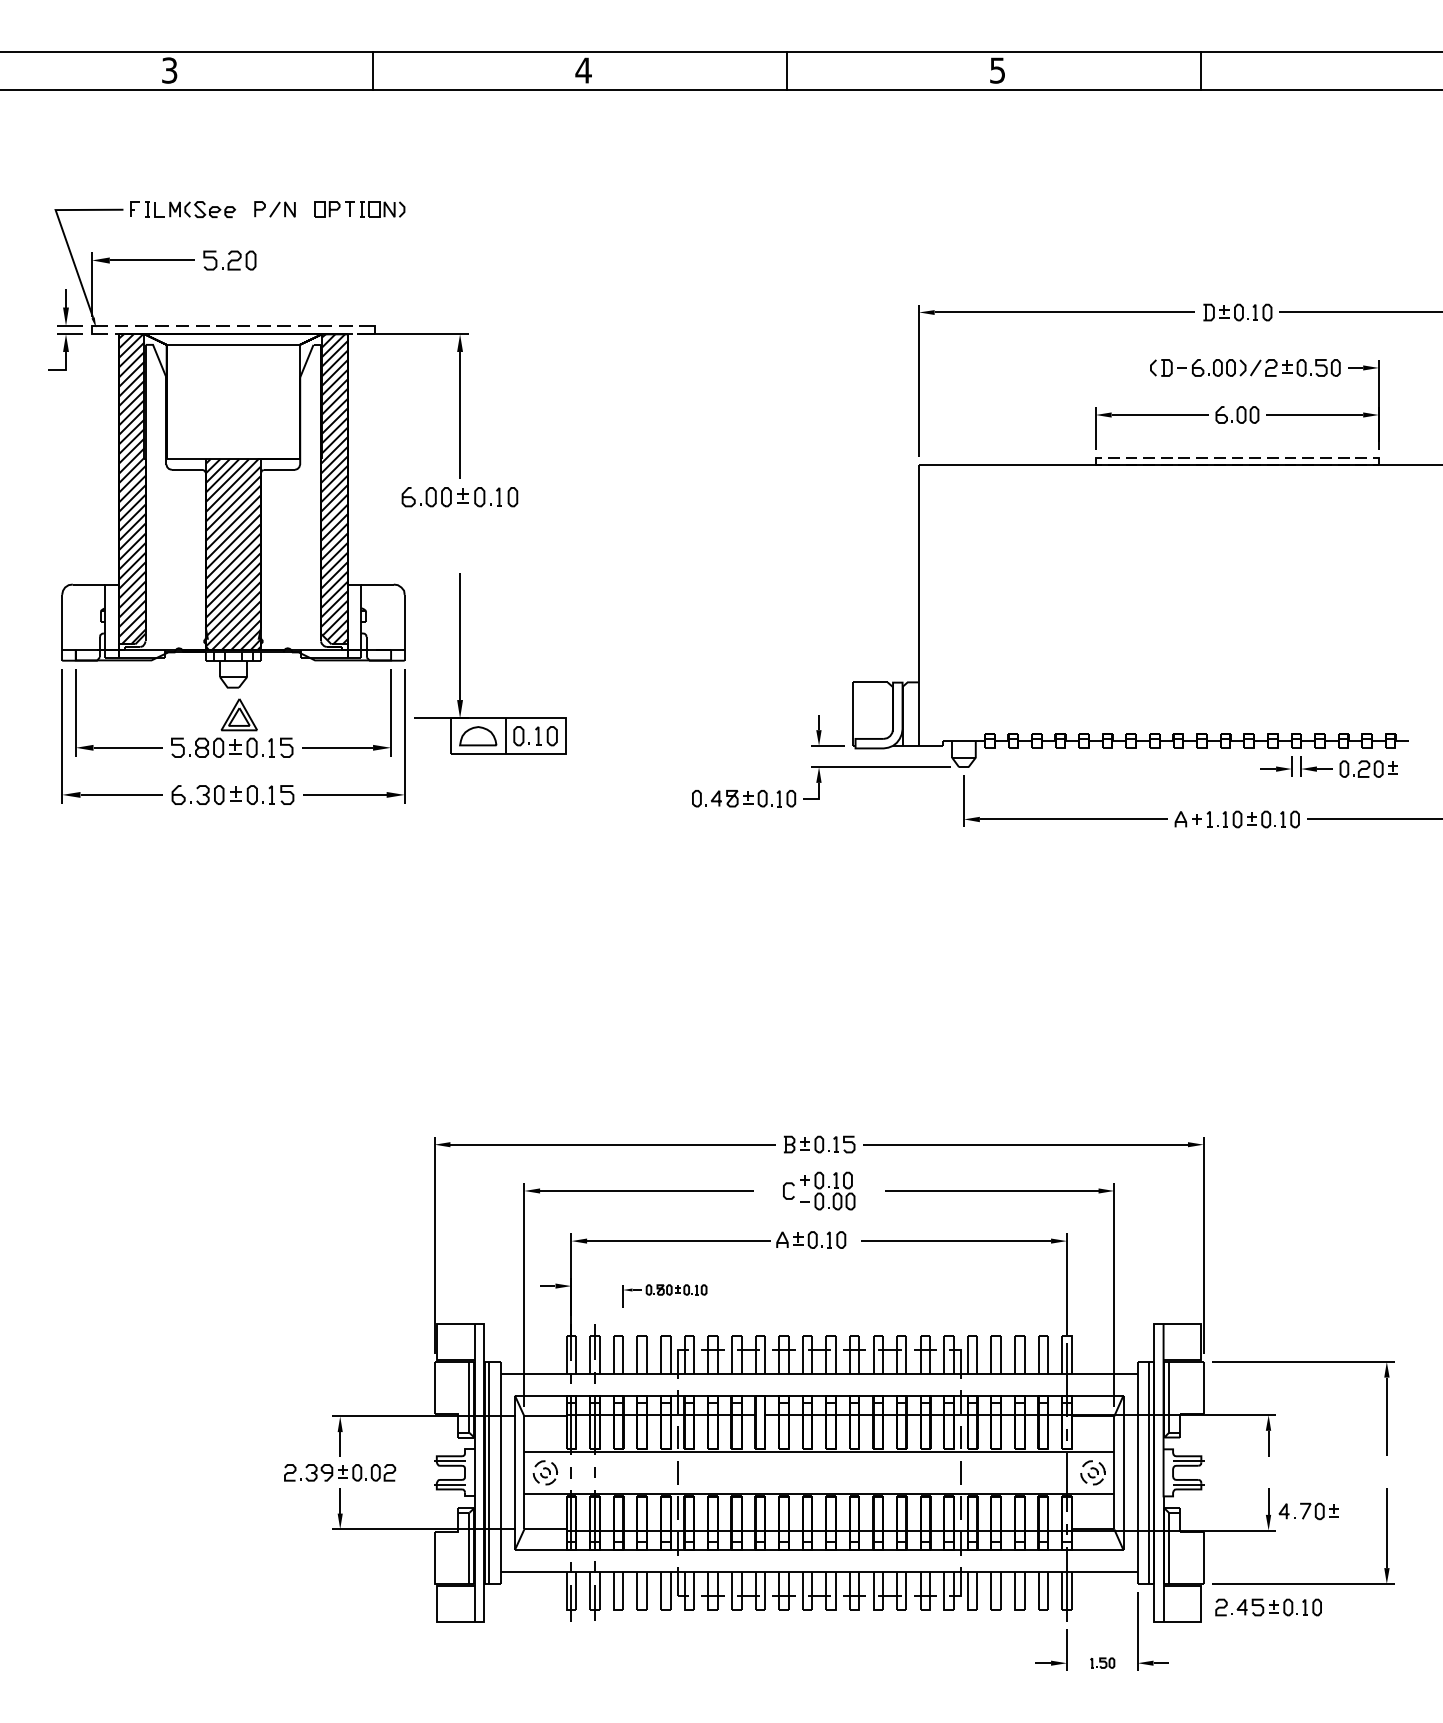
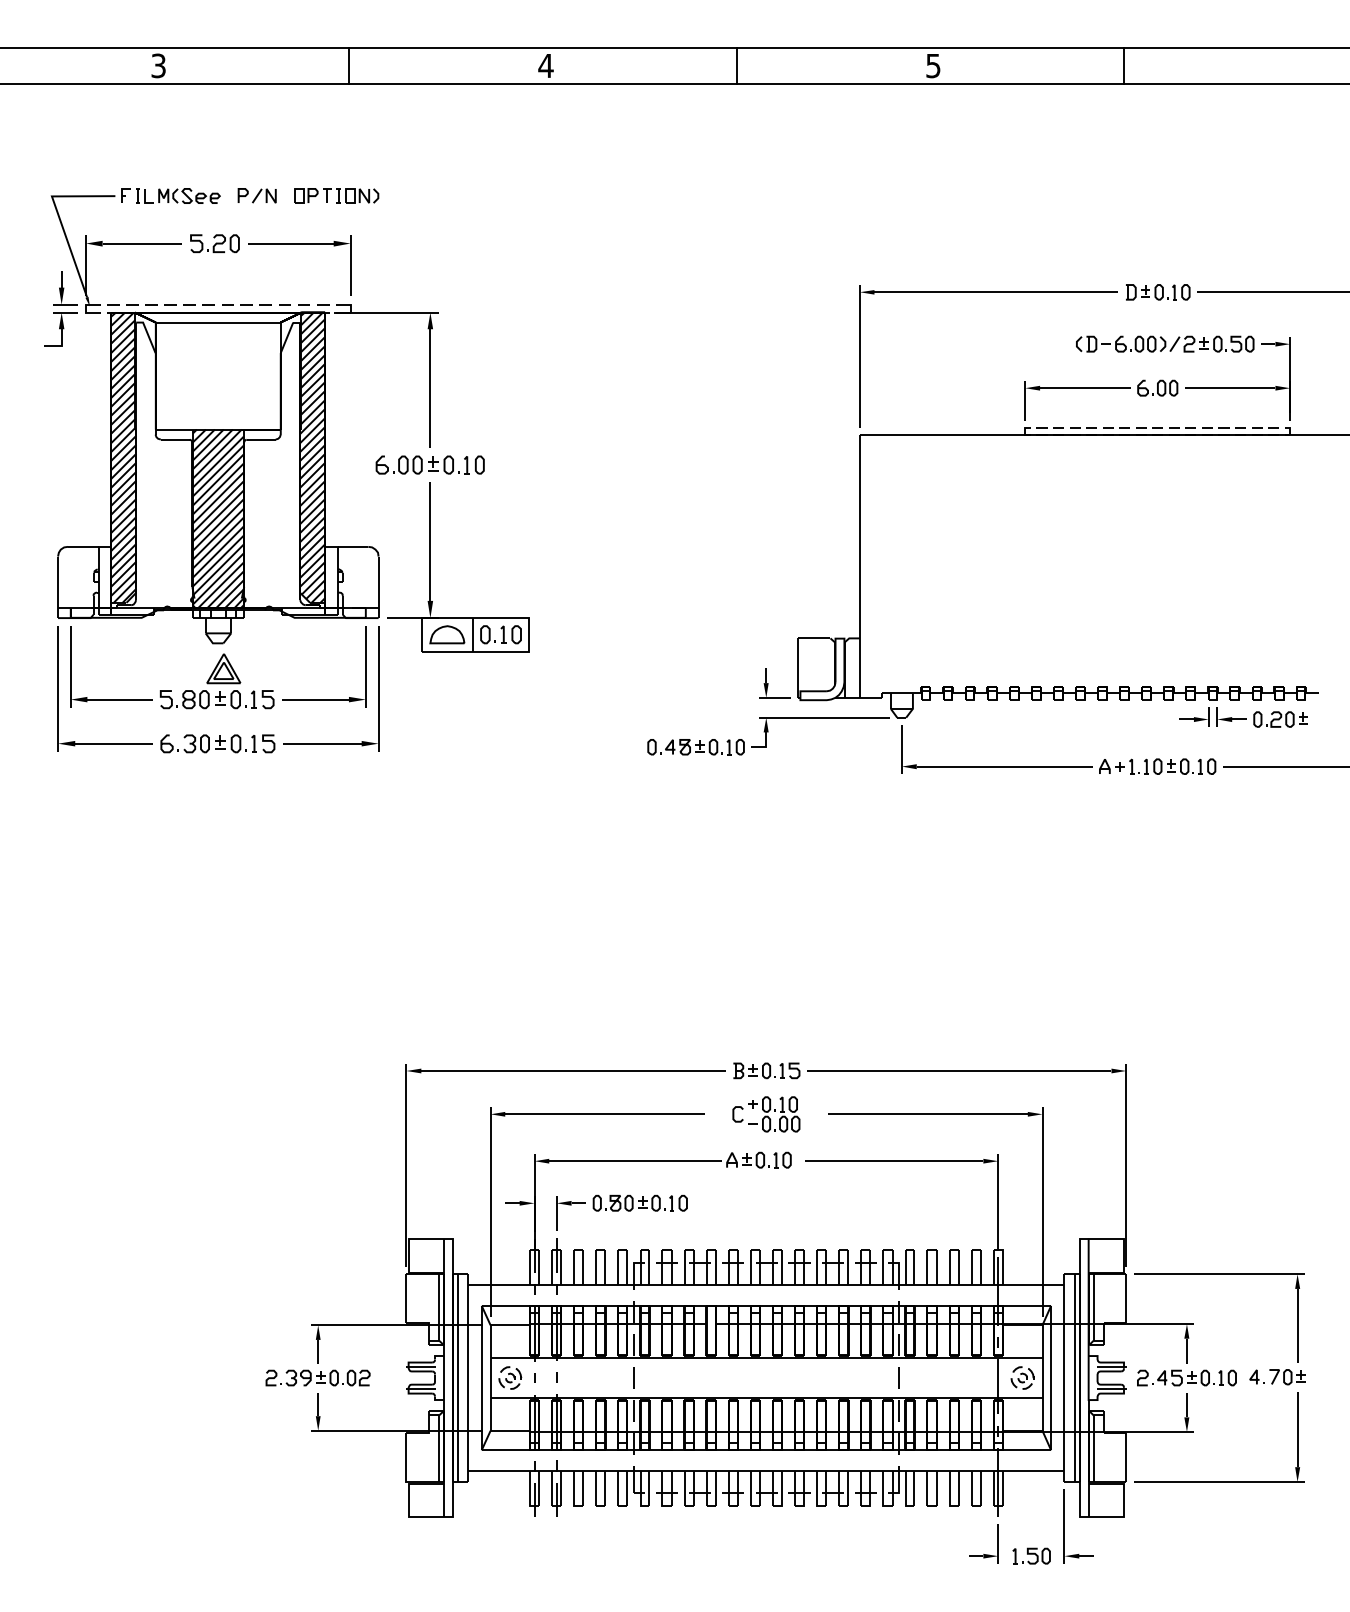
part: (320, 261) -> (299, 244), added
part: (460, 664) -> (430, 567), moved
part: (664, 1295) -> (621, 1212), size x1.67
part: (1308, 1511) -> (1277, 1377), moved
part: (1268, 1606) -> (1186, 1377), moved
part: (1102, 1662) -> (1031, 1555), size x1.67

